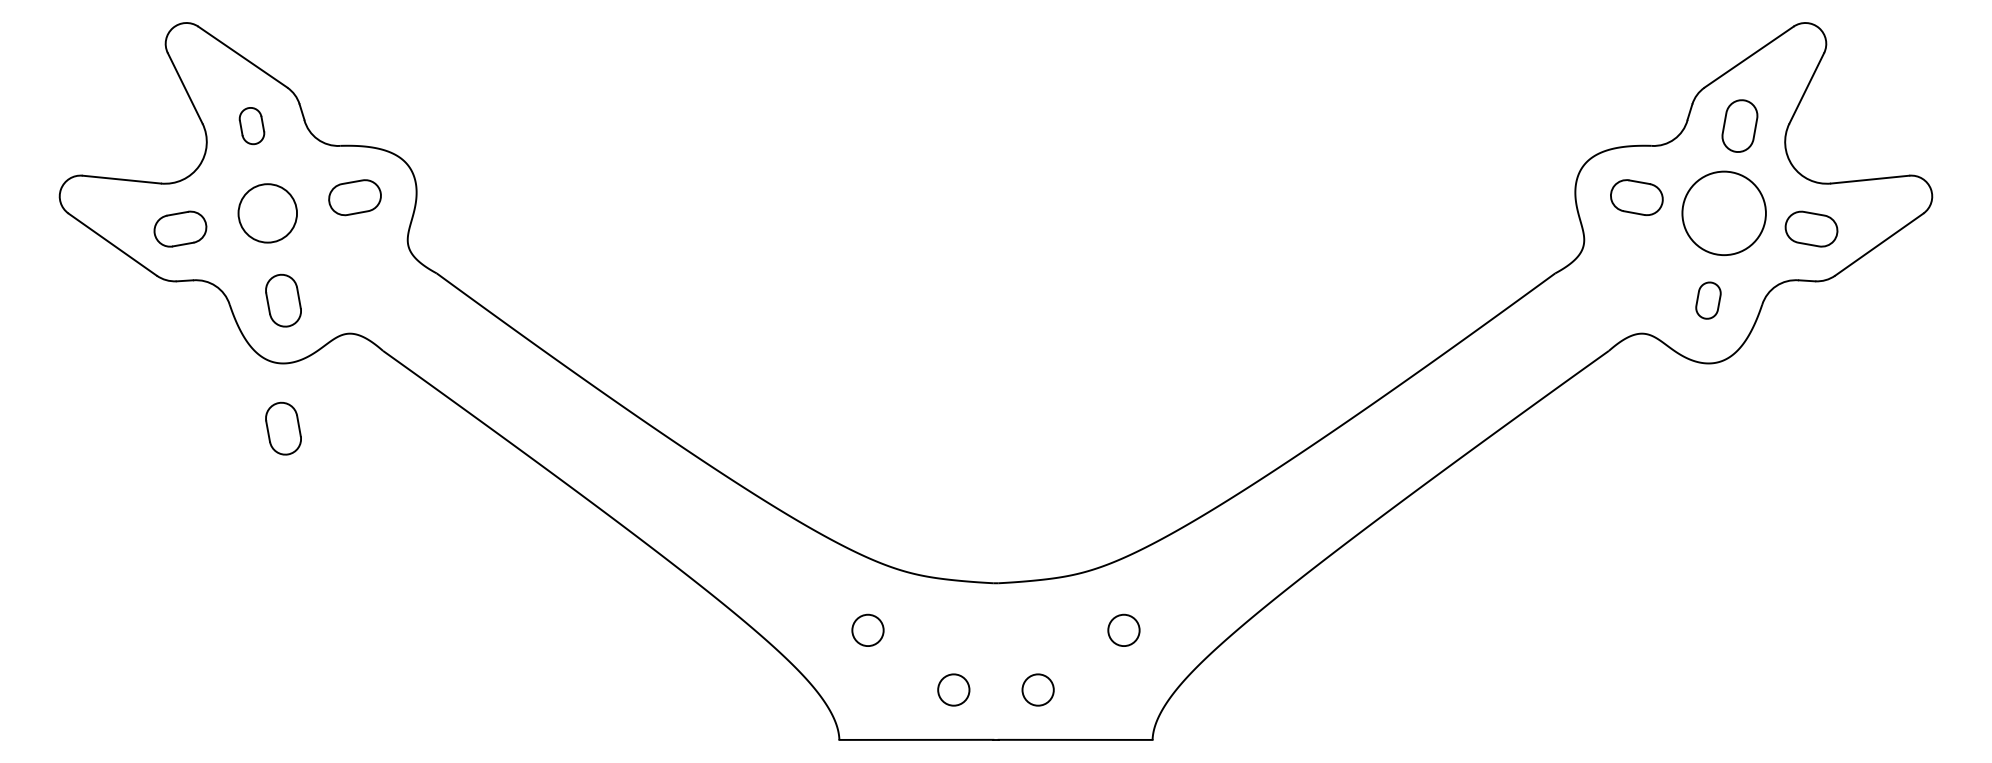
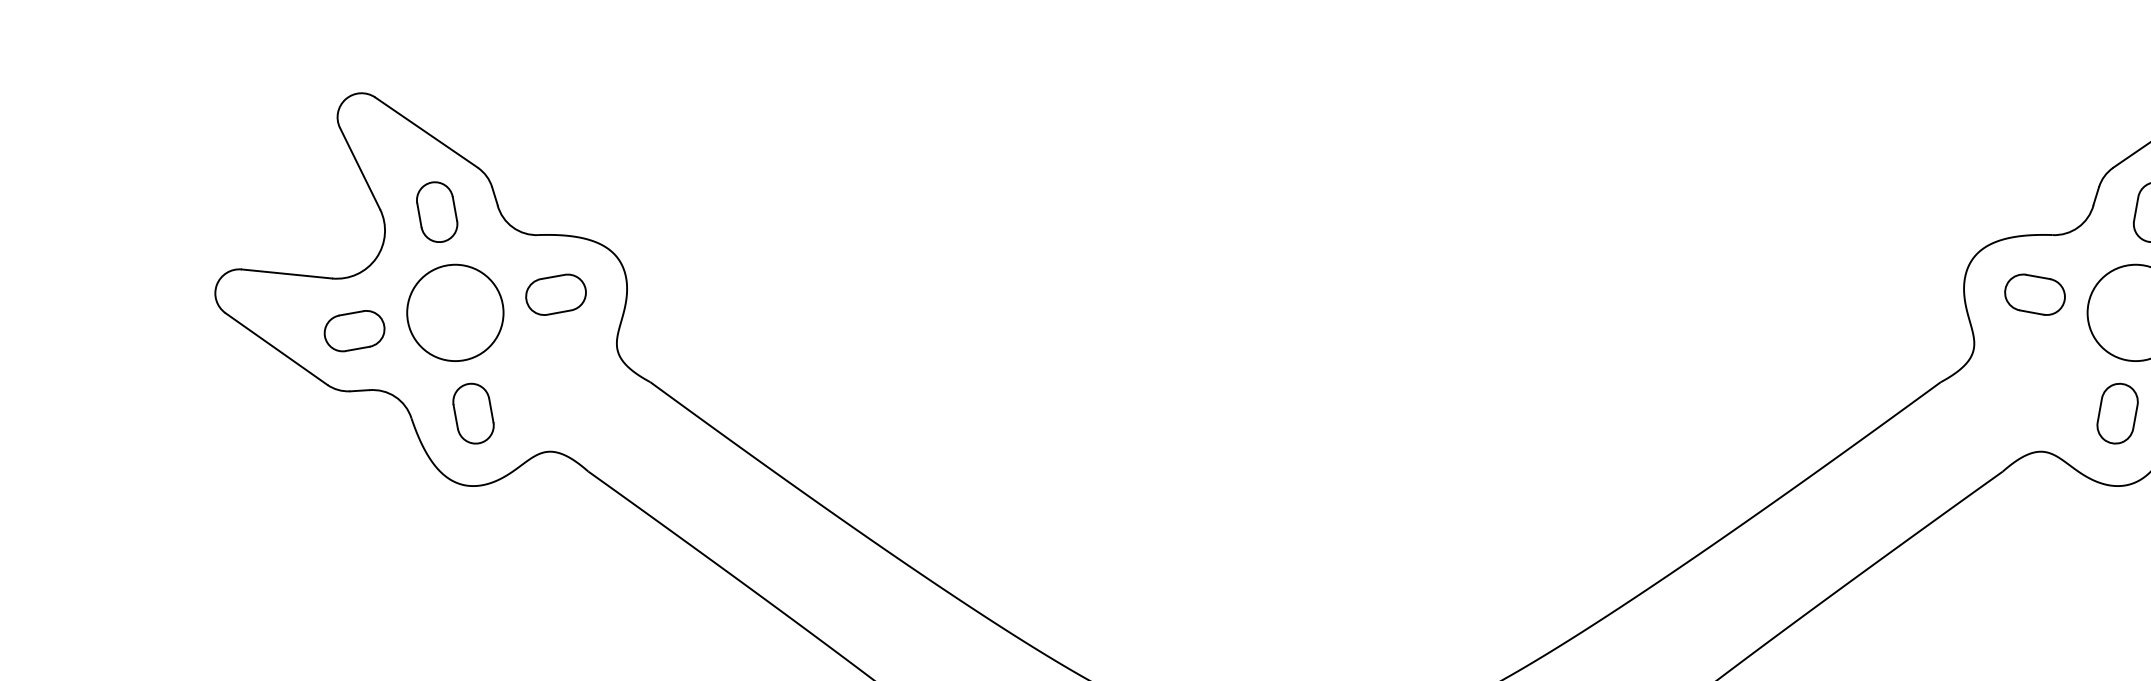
part: (251, 125) -> (436, 211), size x1.43
circle: (267, 213) -> (455, 313), size x1.43
part: (1708, 300) -> (2117, 413), size x1.43
part: (283, 428) -> (473, 561), removed

